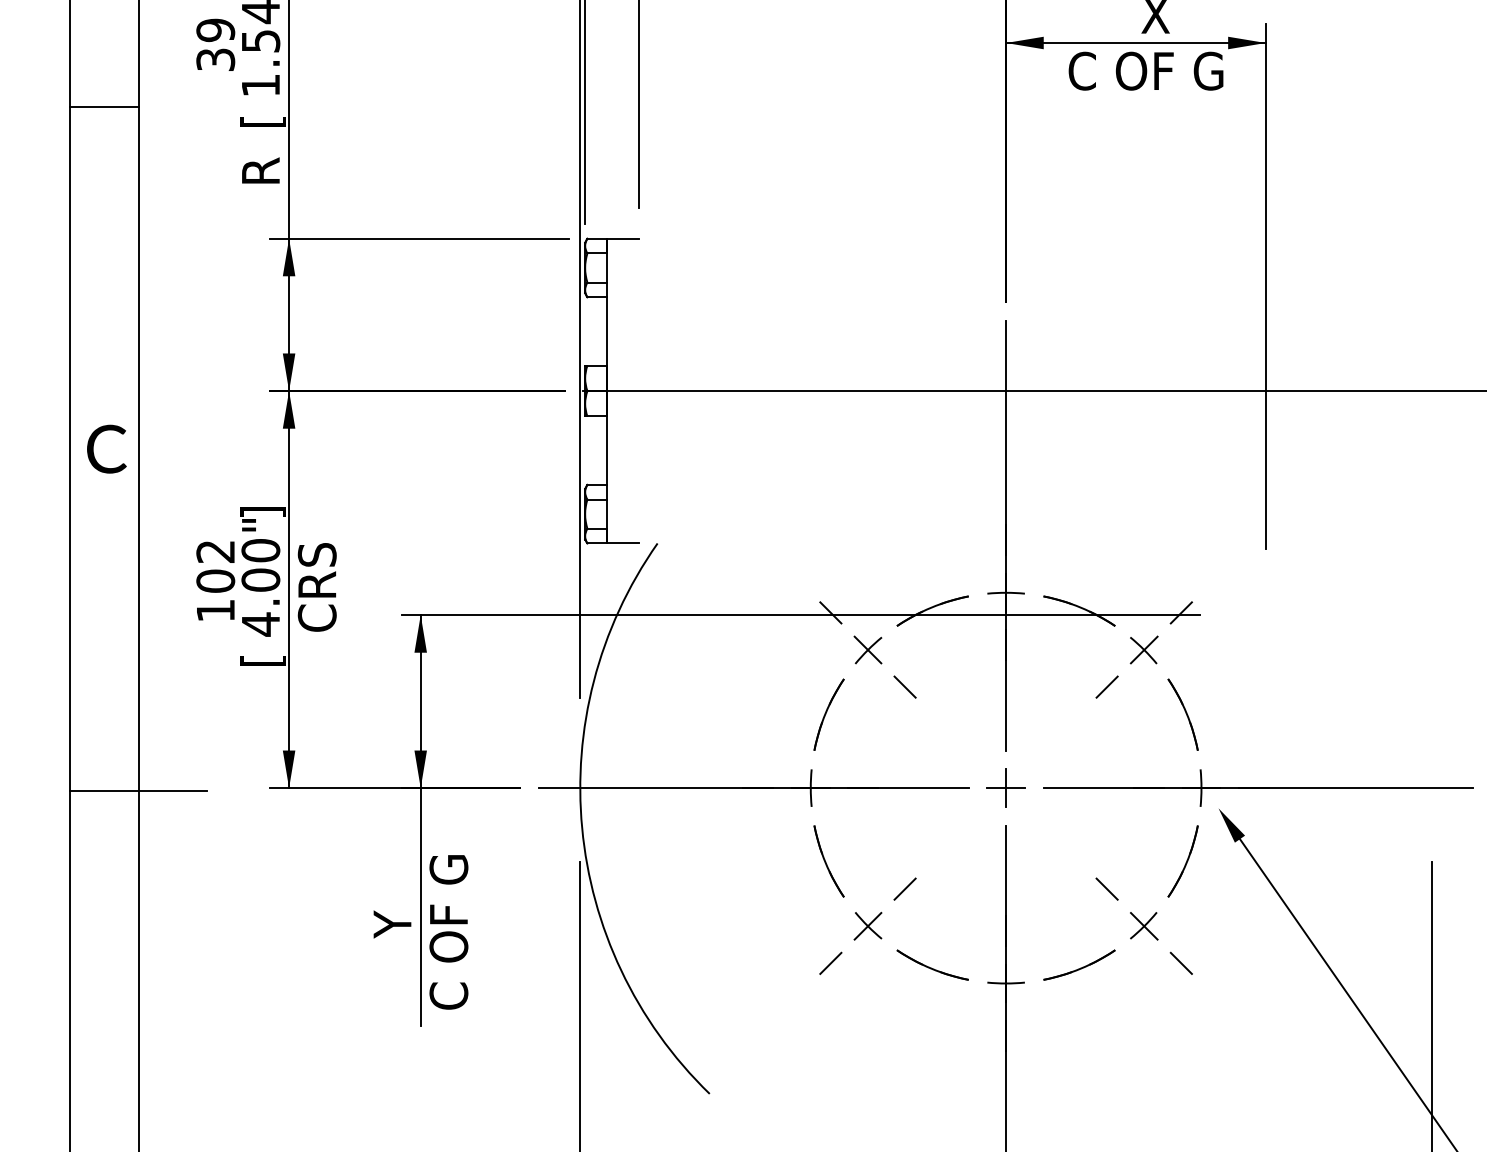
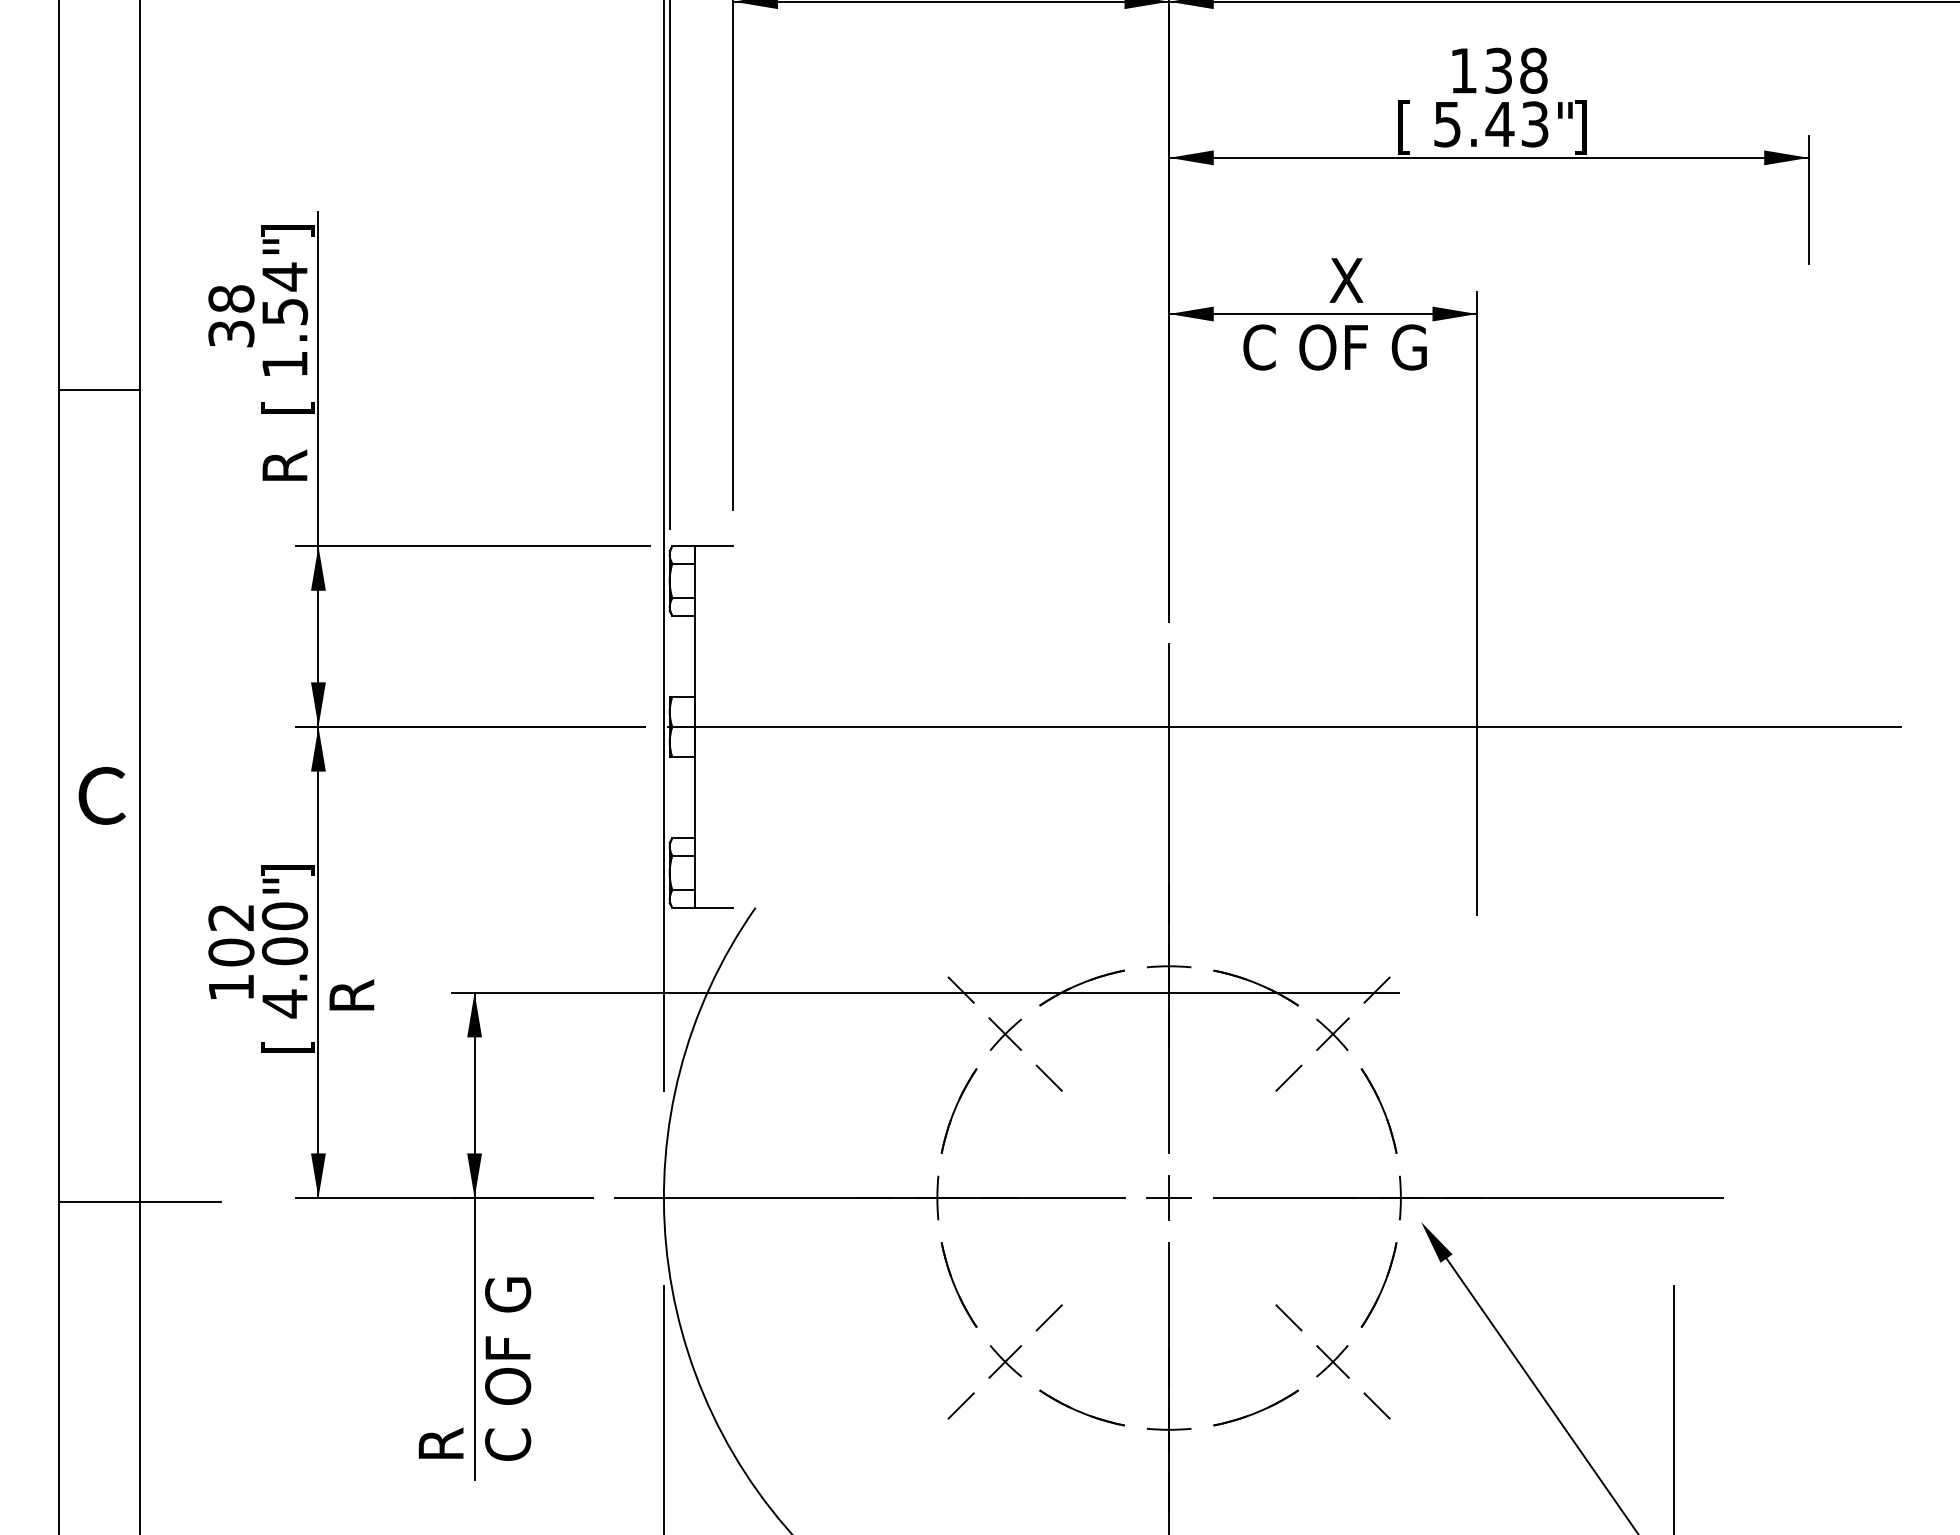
text: (215, 29) -> (231, 298), 39 -> 38
text: (316, 587) -> (351, 959), CRS -> R
text: (391, 958) -> (440, 1400), Y -> R

